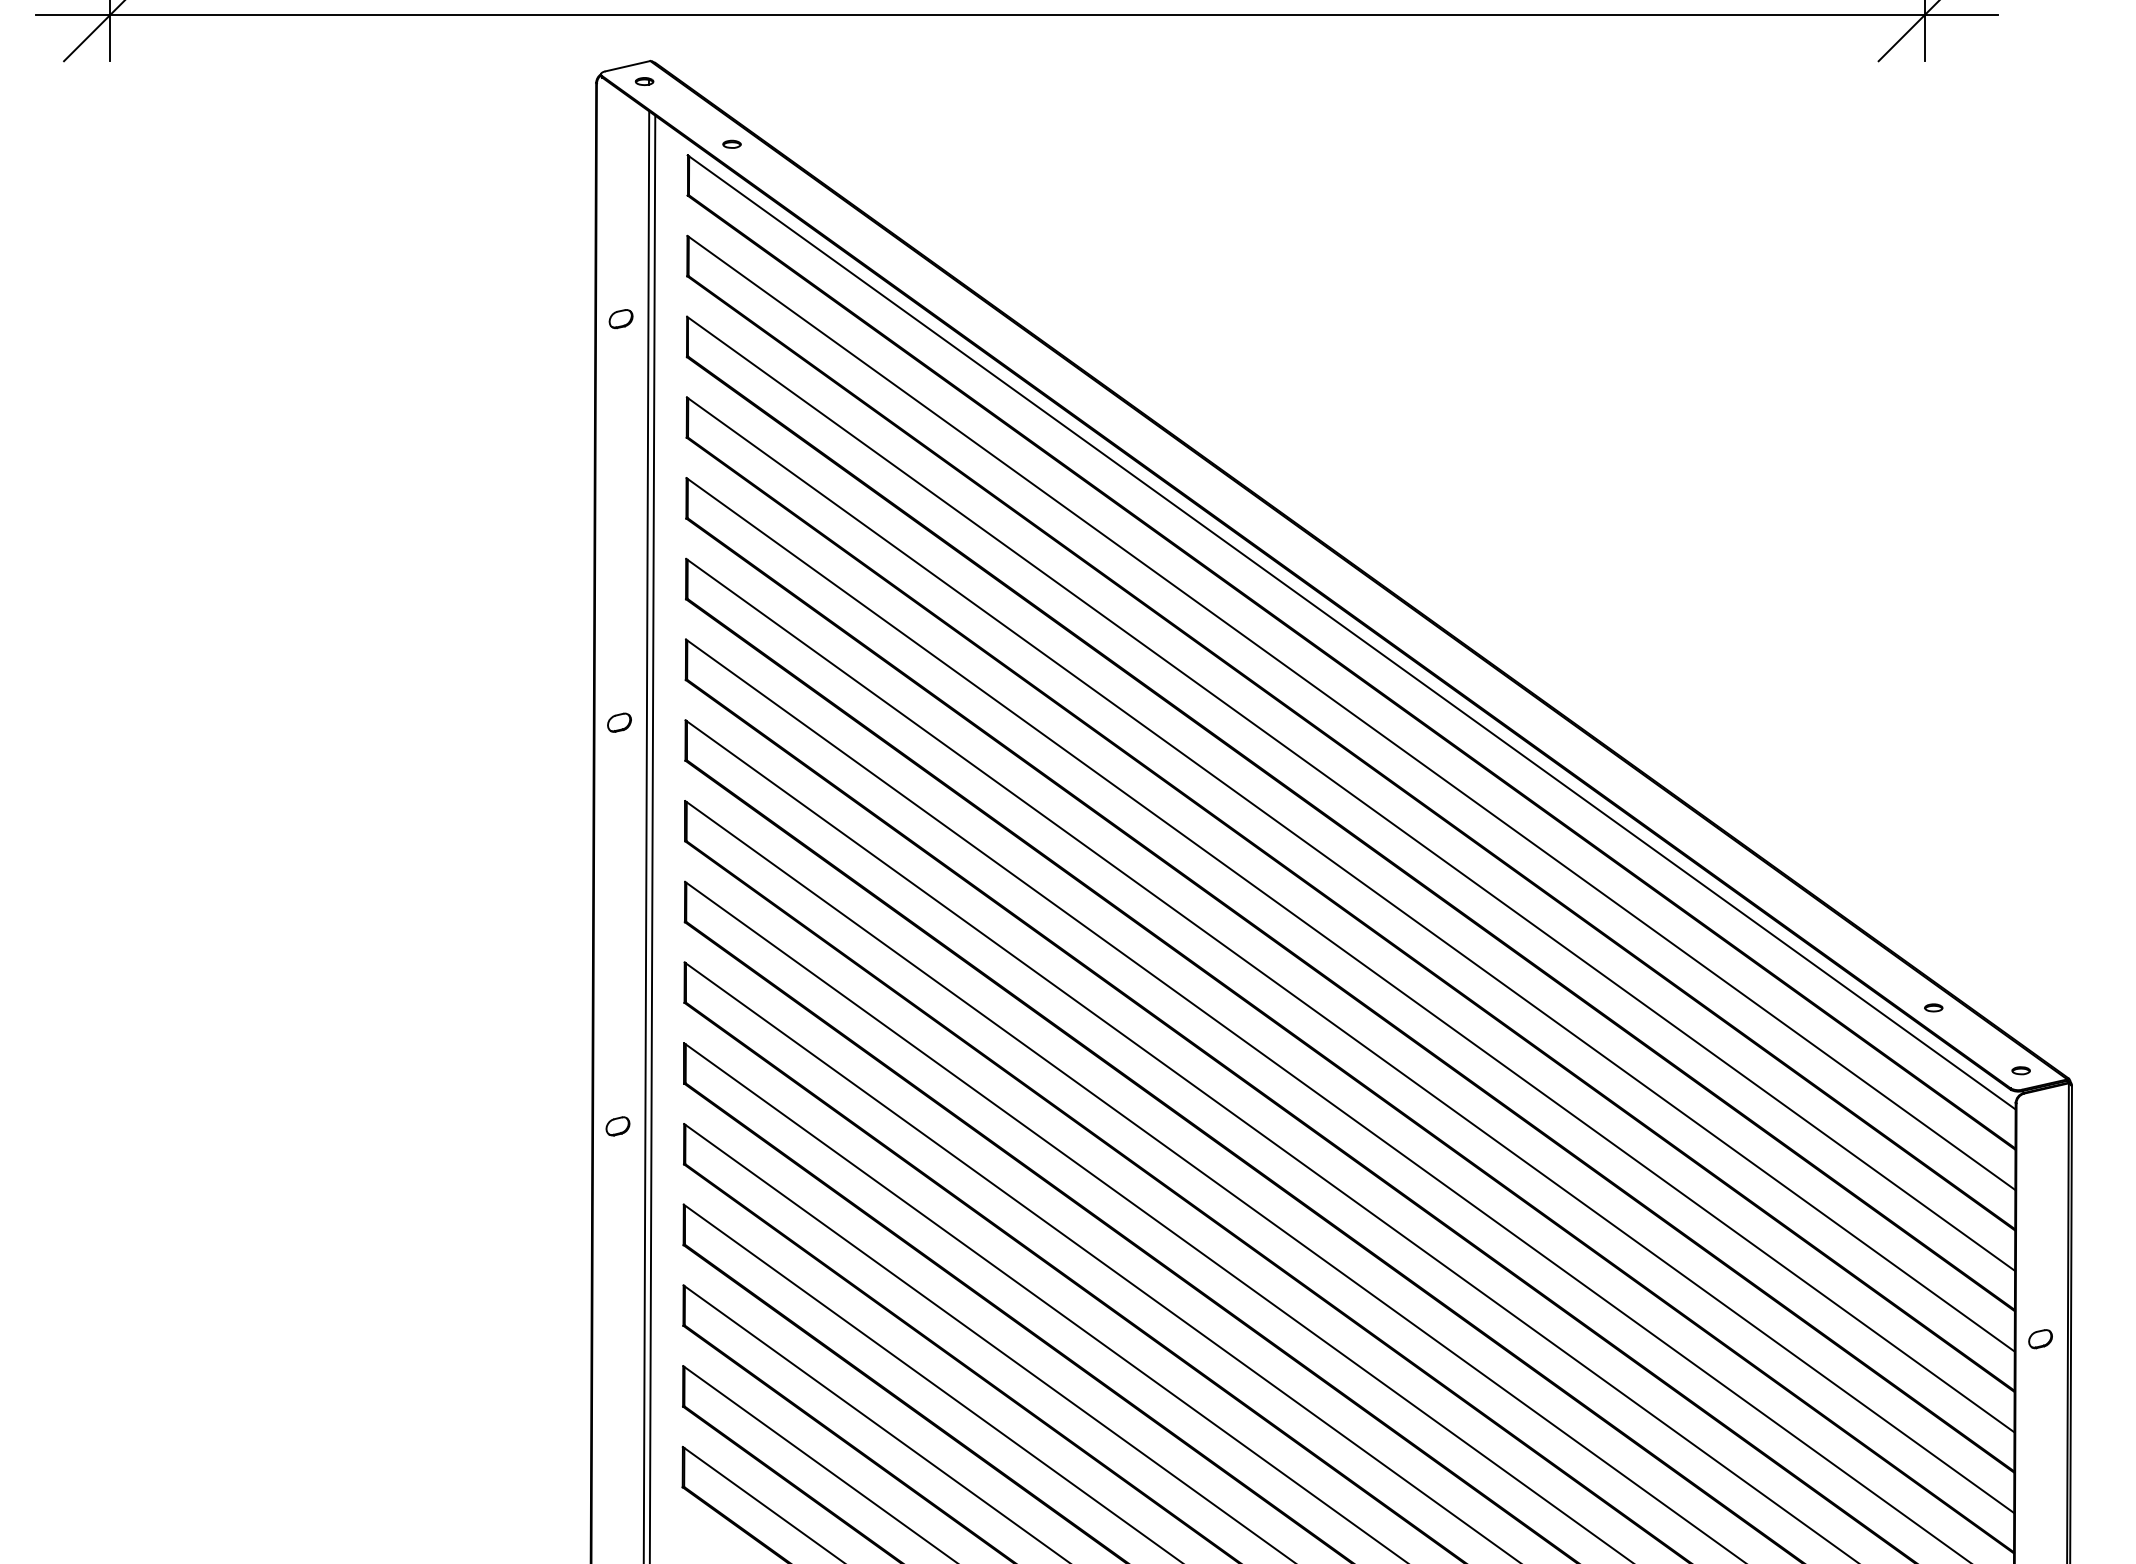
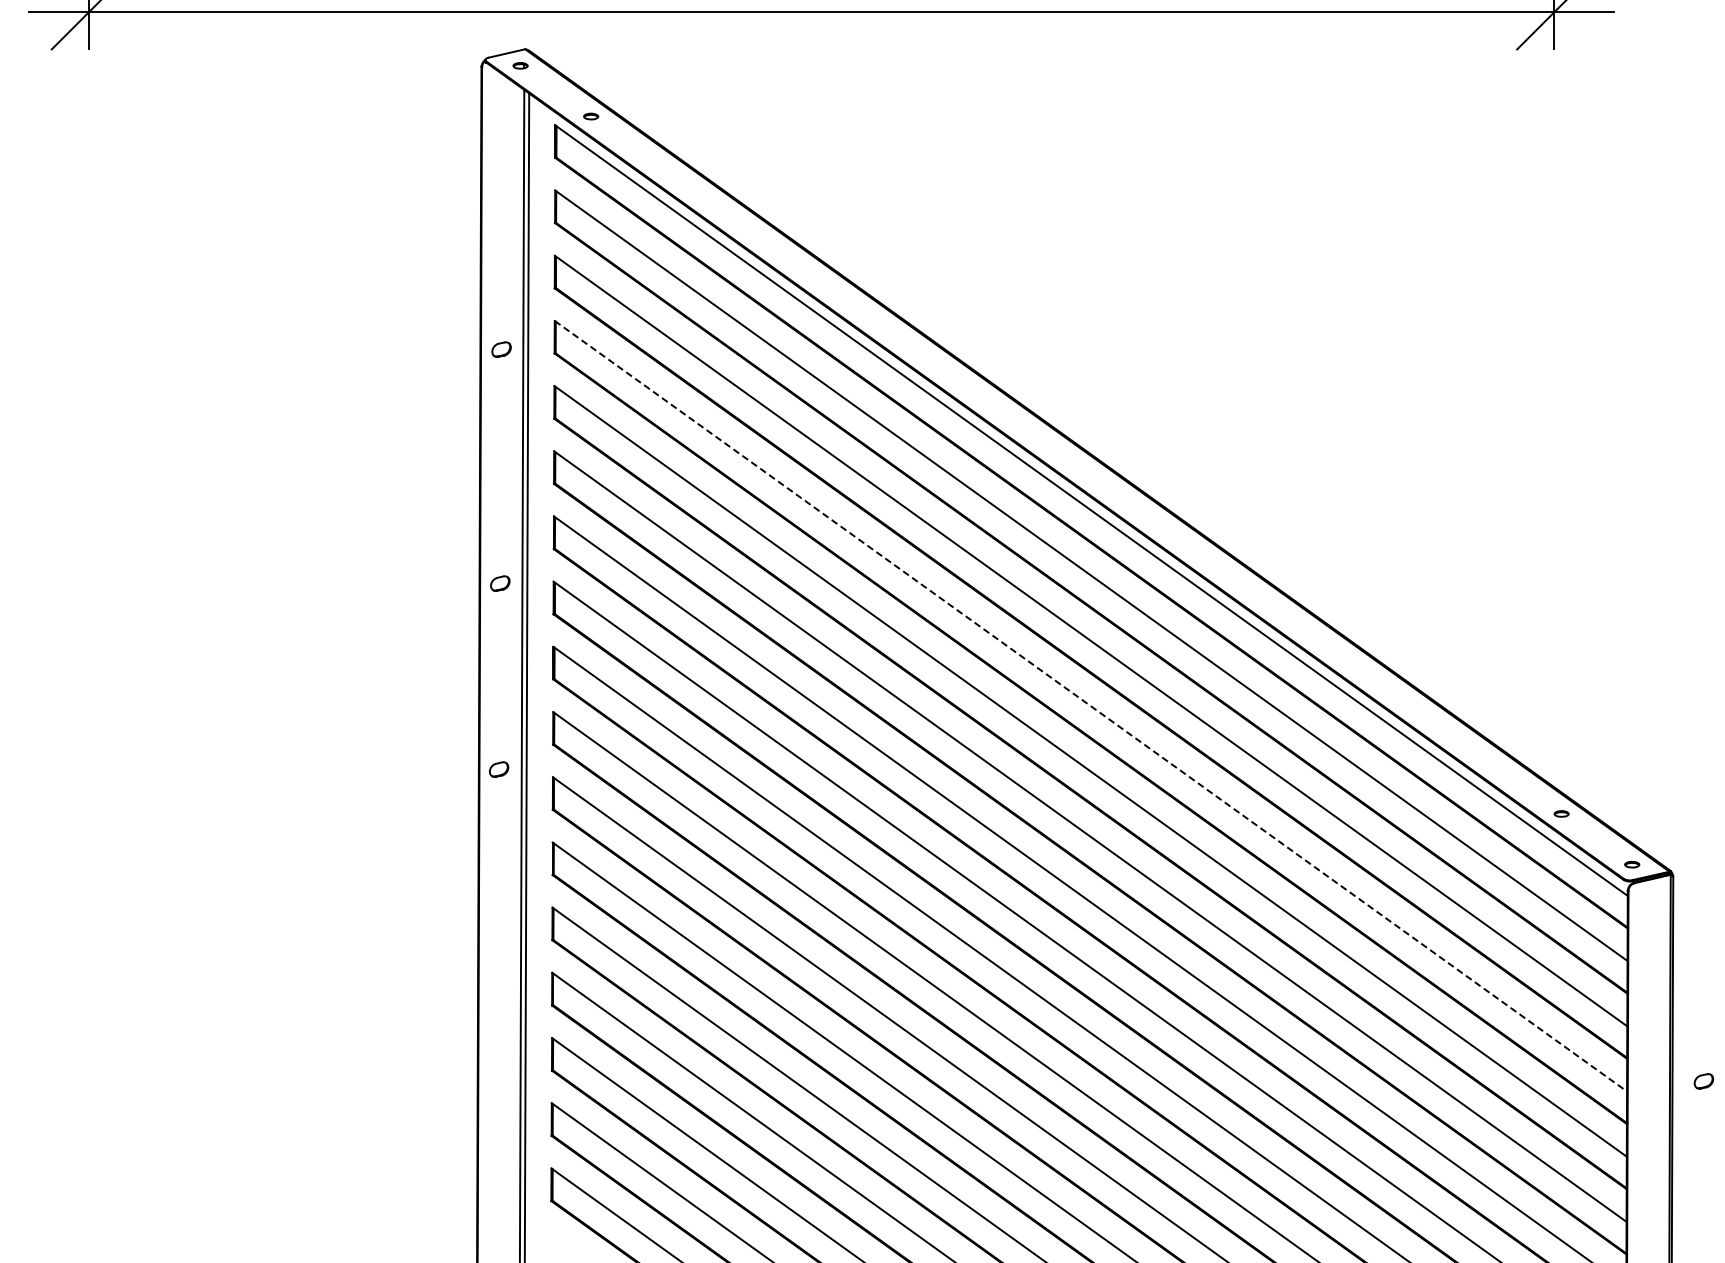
part: (620, 318) -> (501, 349), moved
line: (1351, 874) -> (1091, 706), solid -> dashed
part: (618, 1126) -> (499, 769), moved
part: (2040, 1339) -> (1703, 1081), moved

